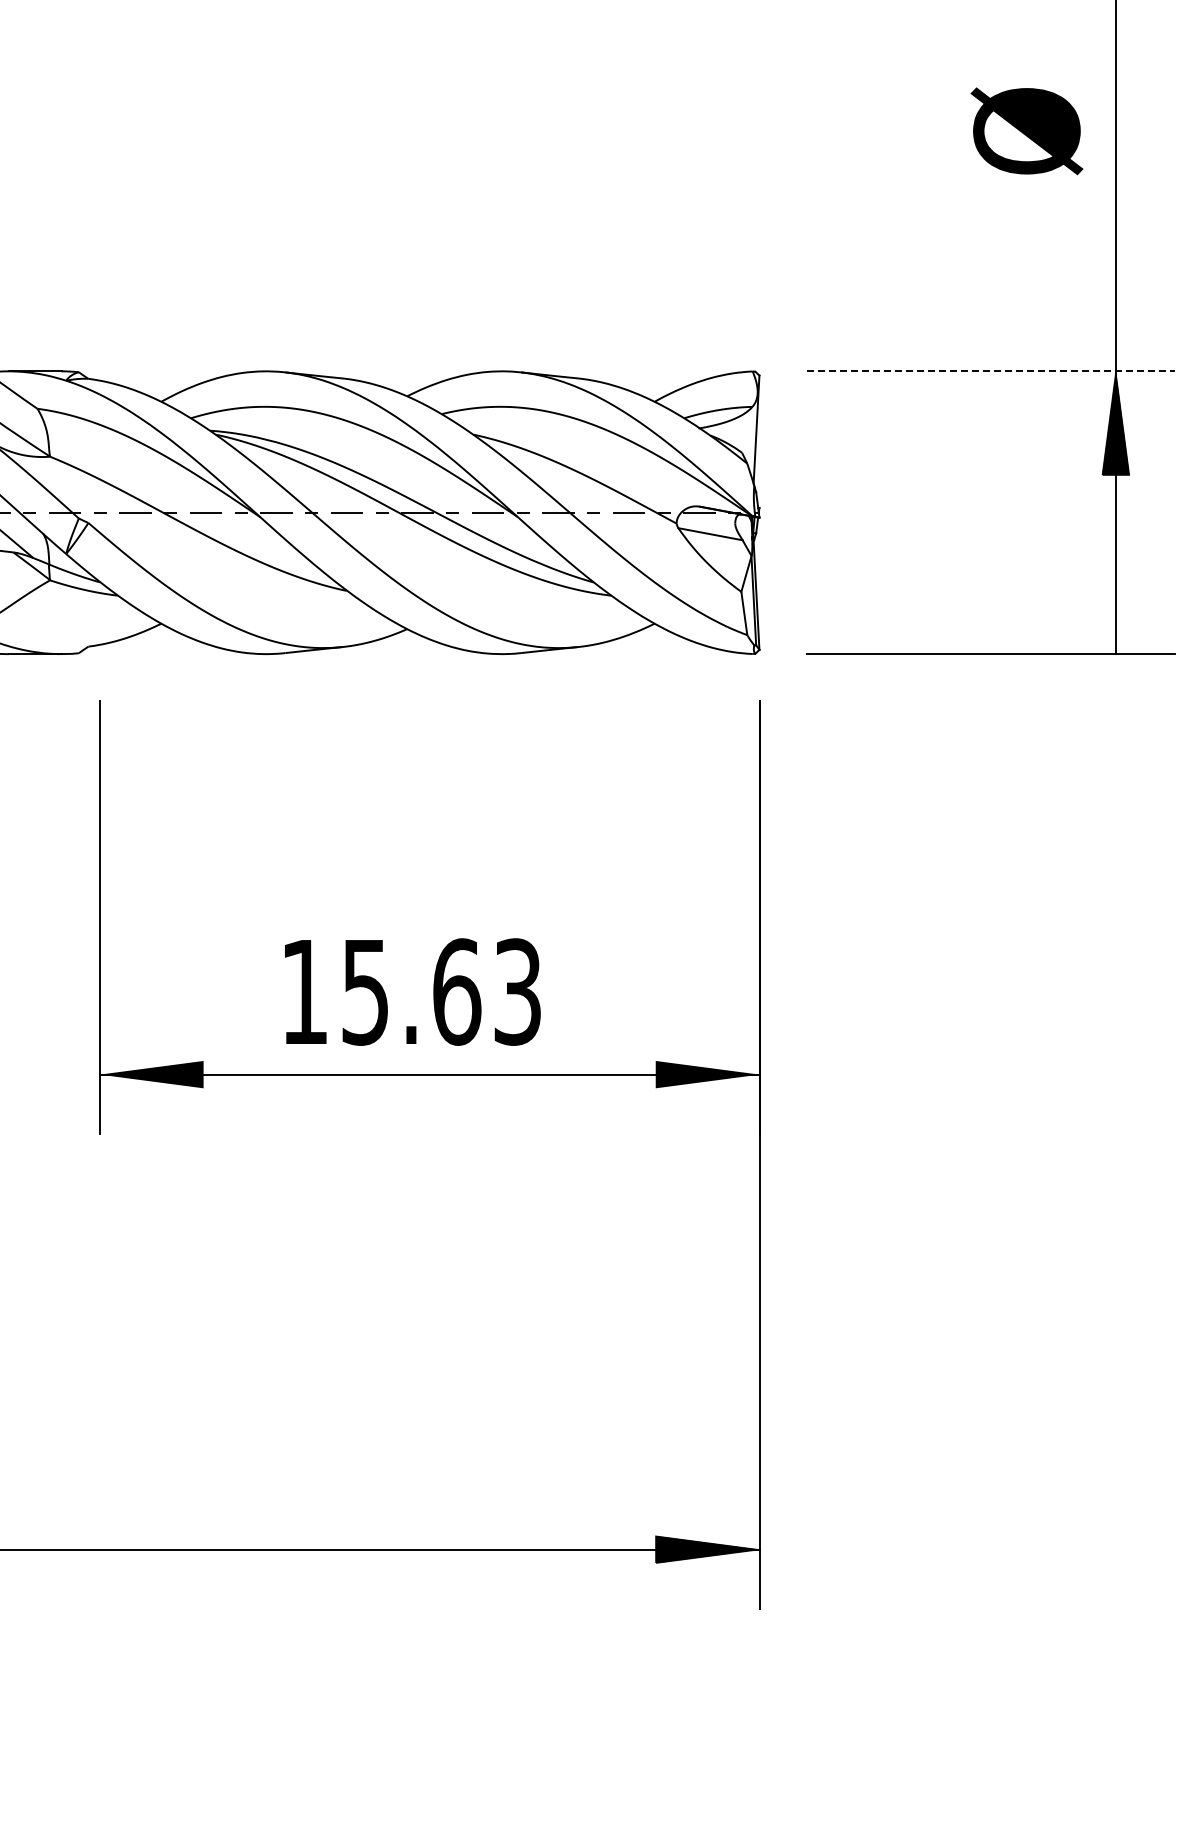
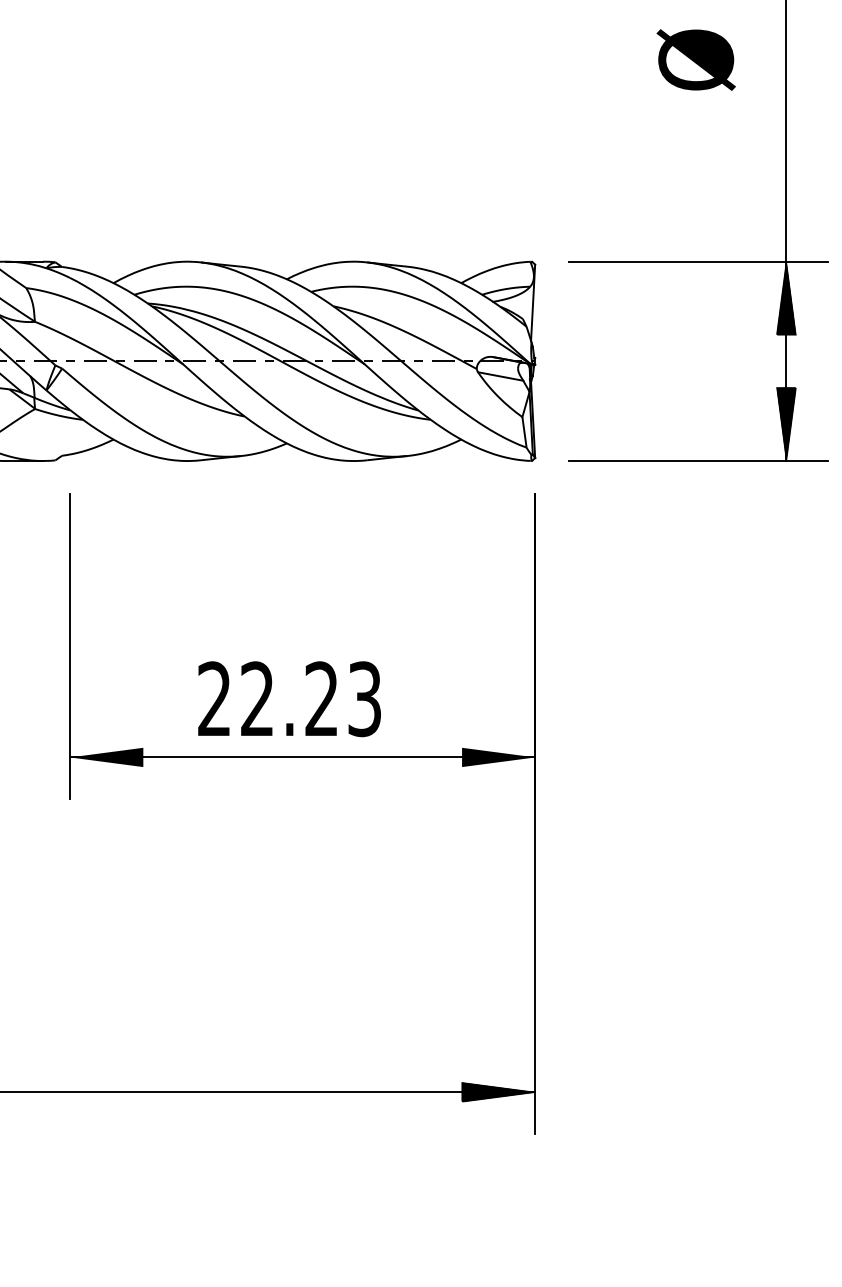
text: (1026, 131) -> (695, 60), moved
line: (991, 371) -> (698, 261), dashed -> solid
hatch: (1115, 601) -> (786, 423), added
text: (381, 991) -> (268, 698), 15.63 -> 22.23

